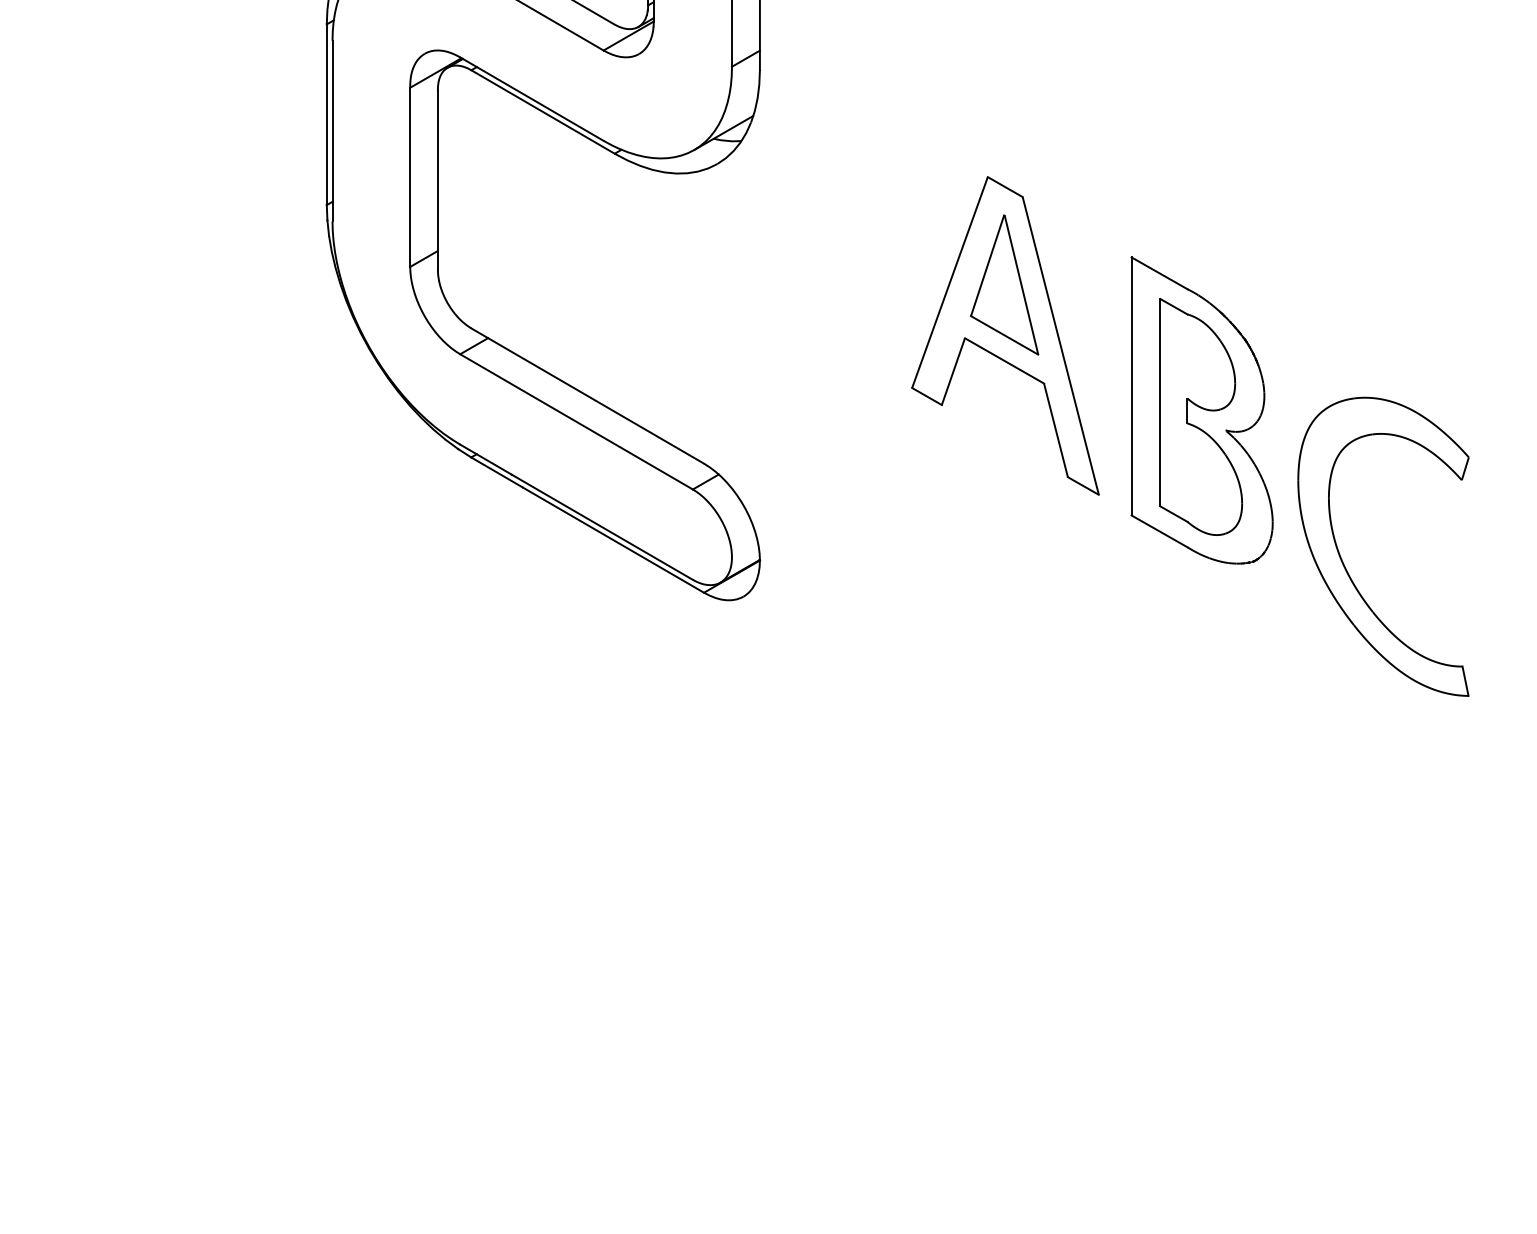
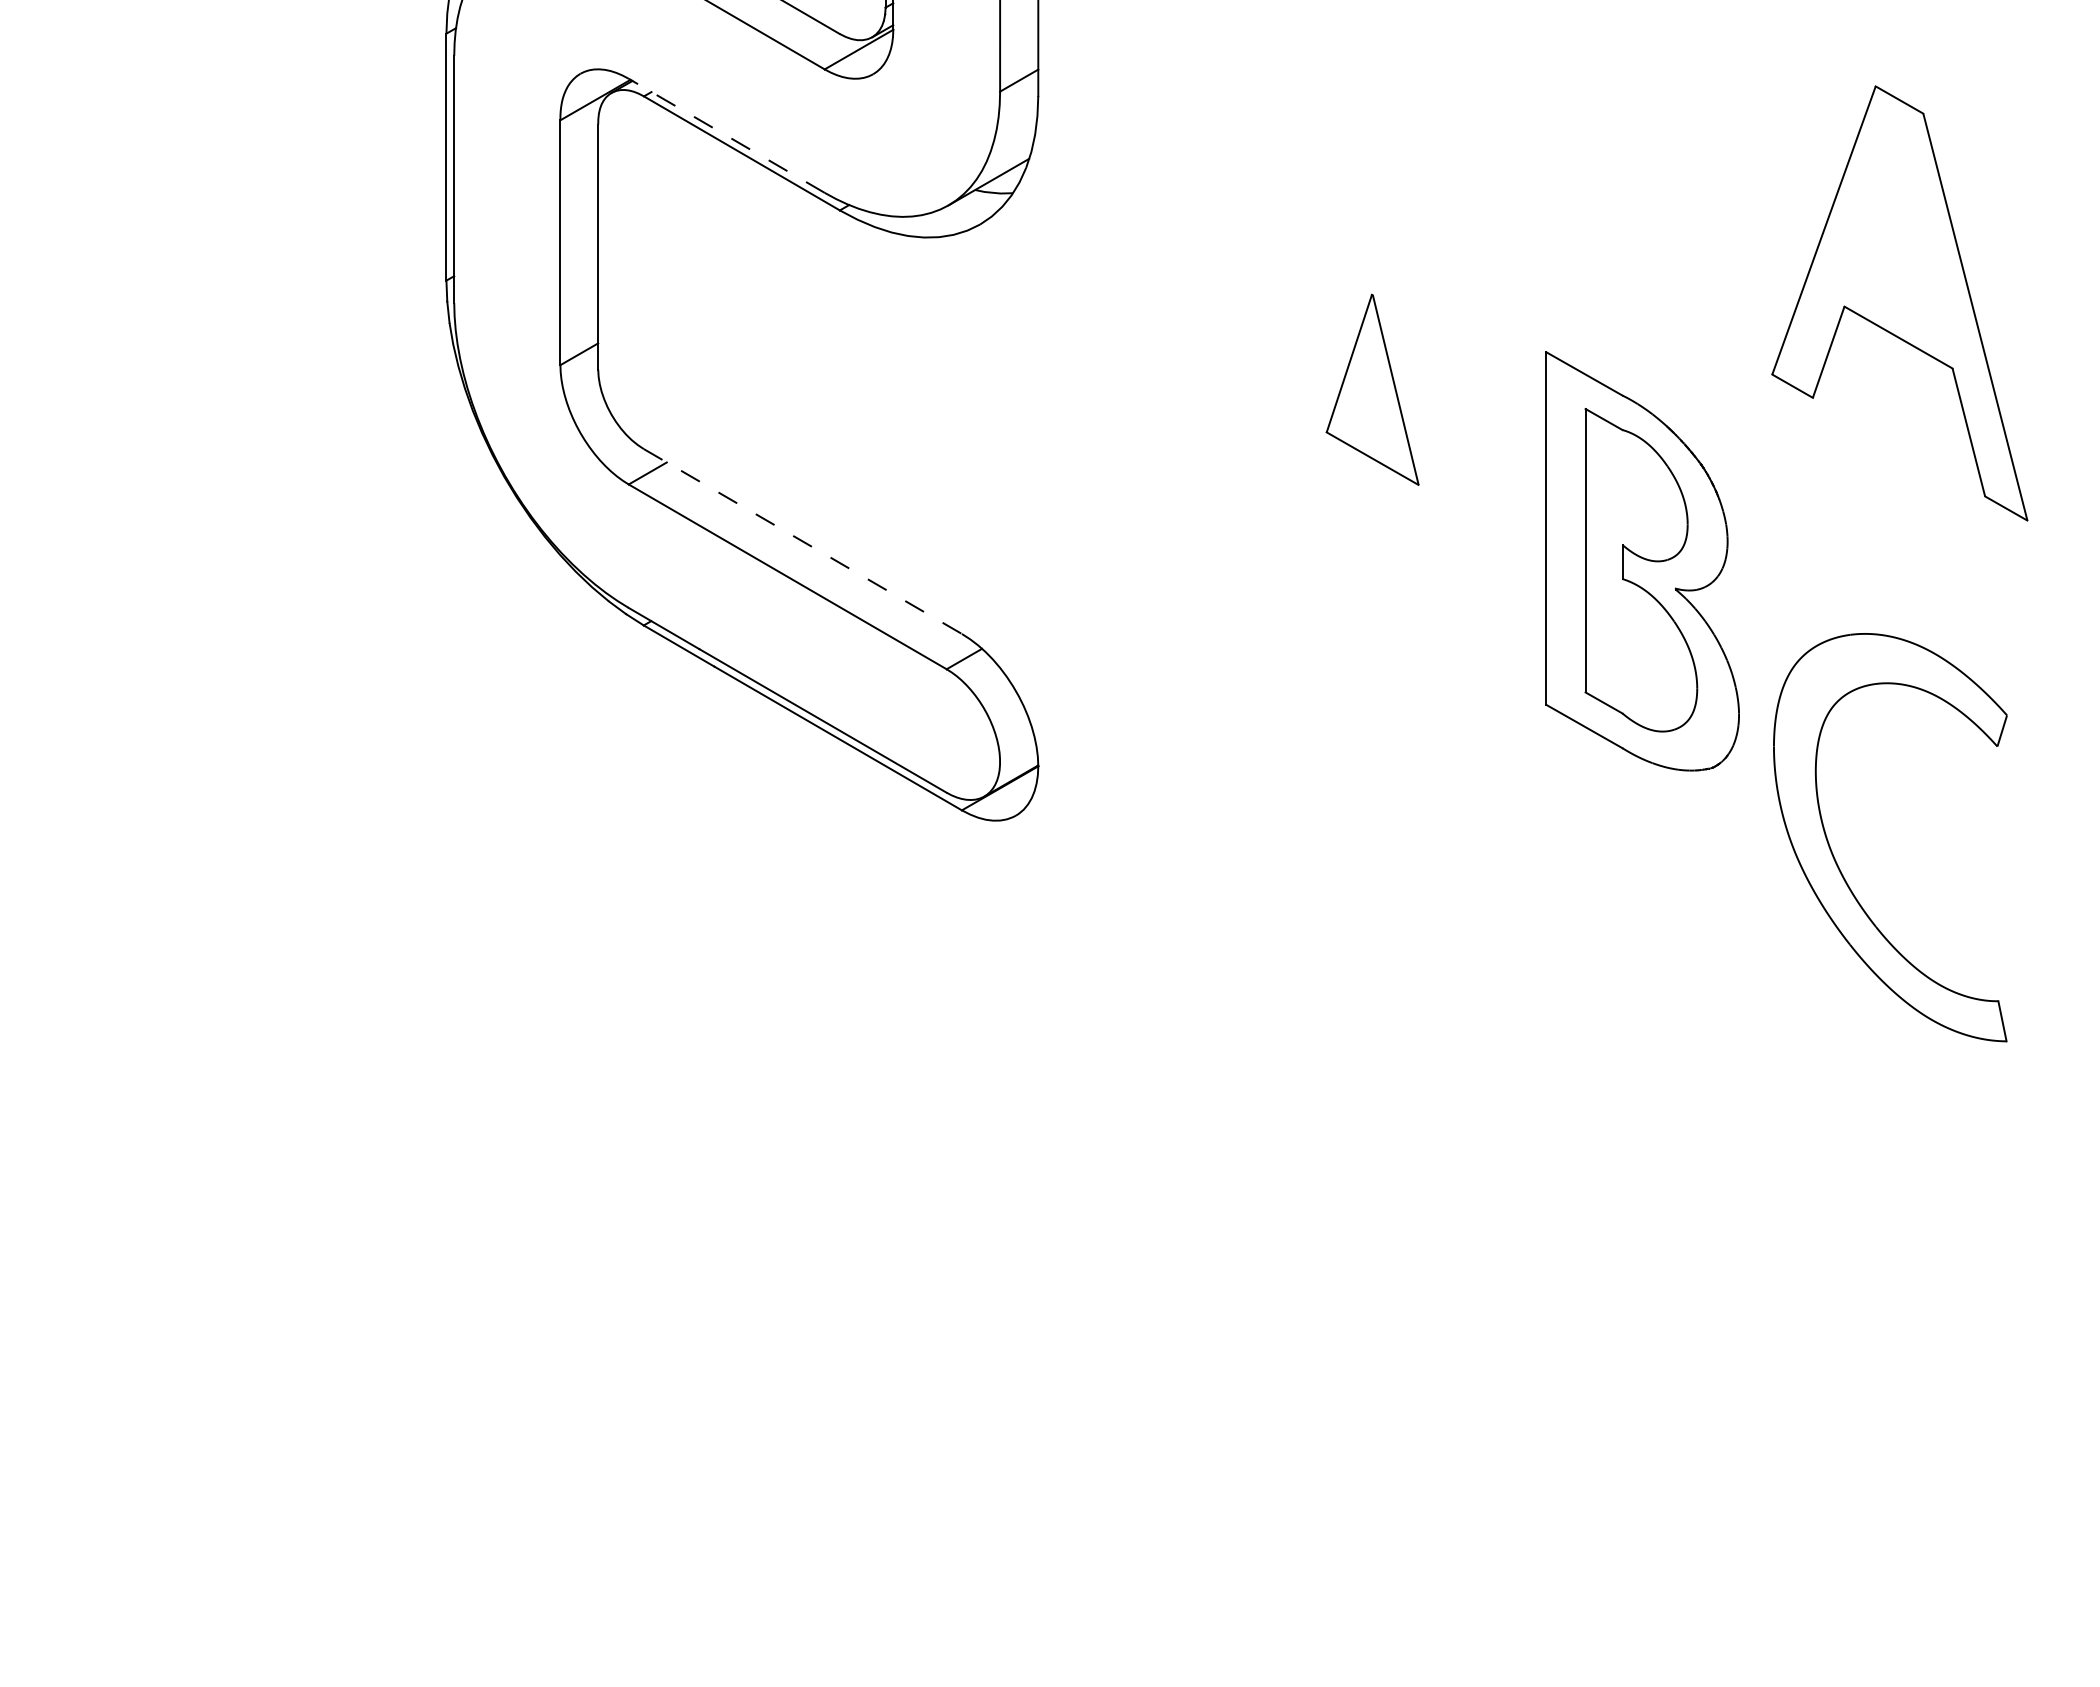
line: (531, 98) -> (726, 135), solid -> dashed
part: (1005, 335) -> (1899, 303), moved
line: (587, 395) -> (802, 541), solid -> dashed
part: (1344, 563) -> (1836, 860), moved

